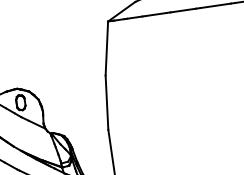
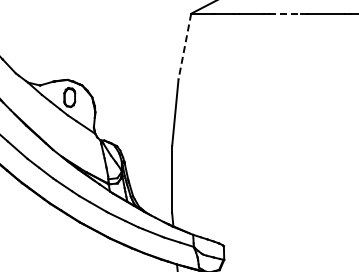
line: (183, 10) -> (285, 13), solid -> dashed
line: (106, 48) -> (184, 46), solid -> dashed

